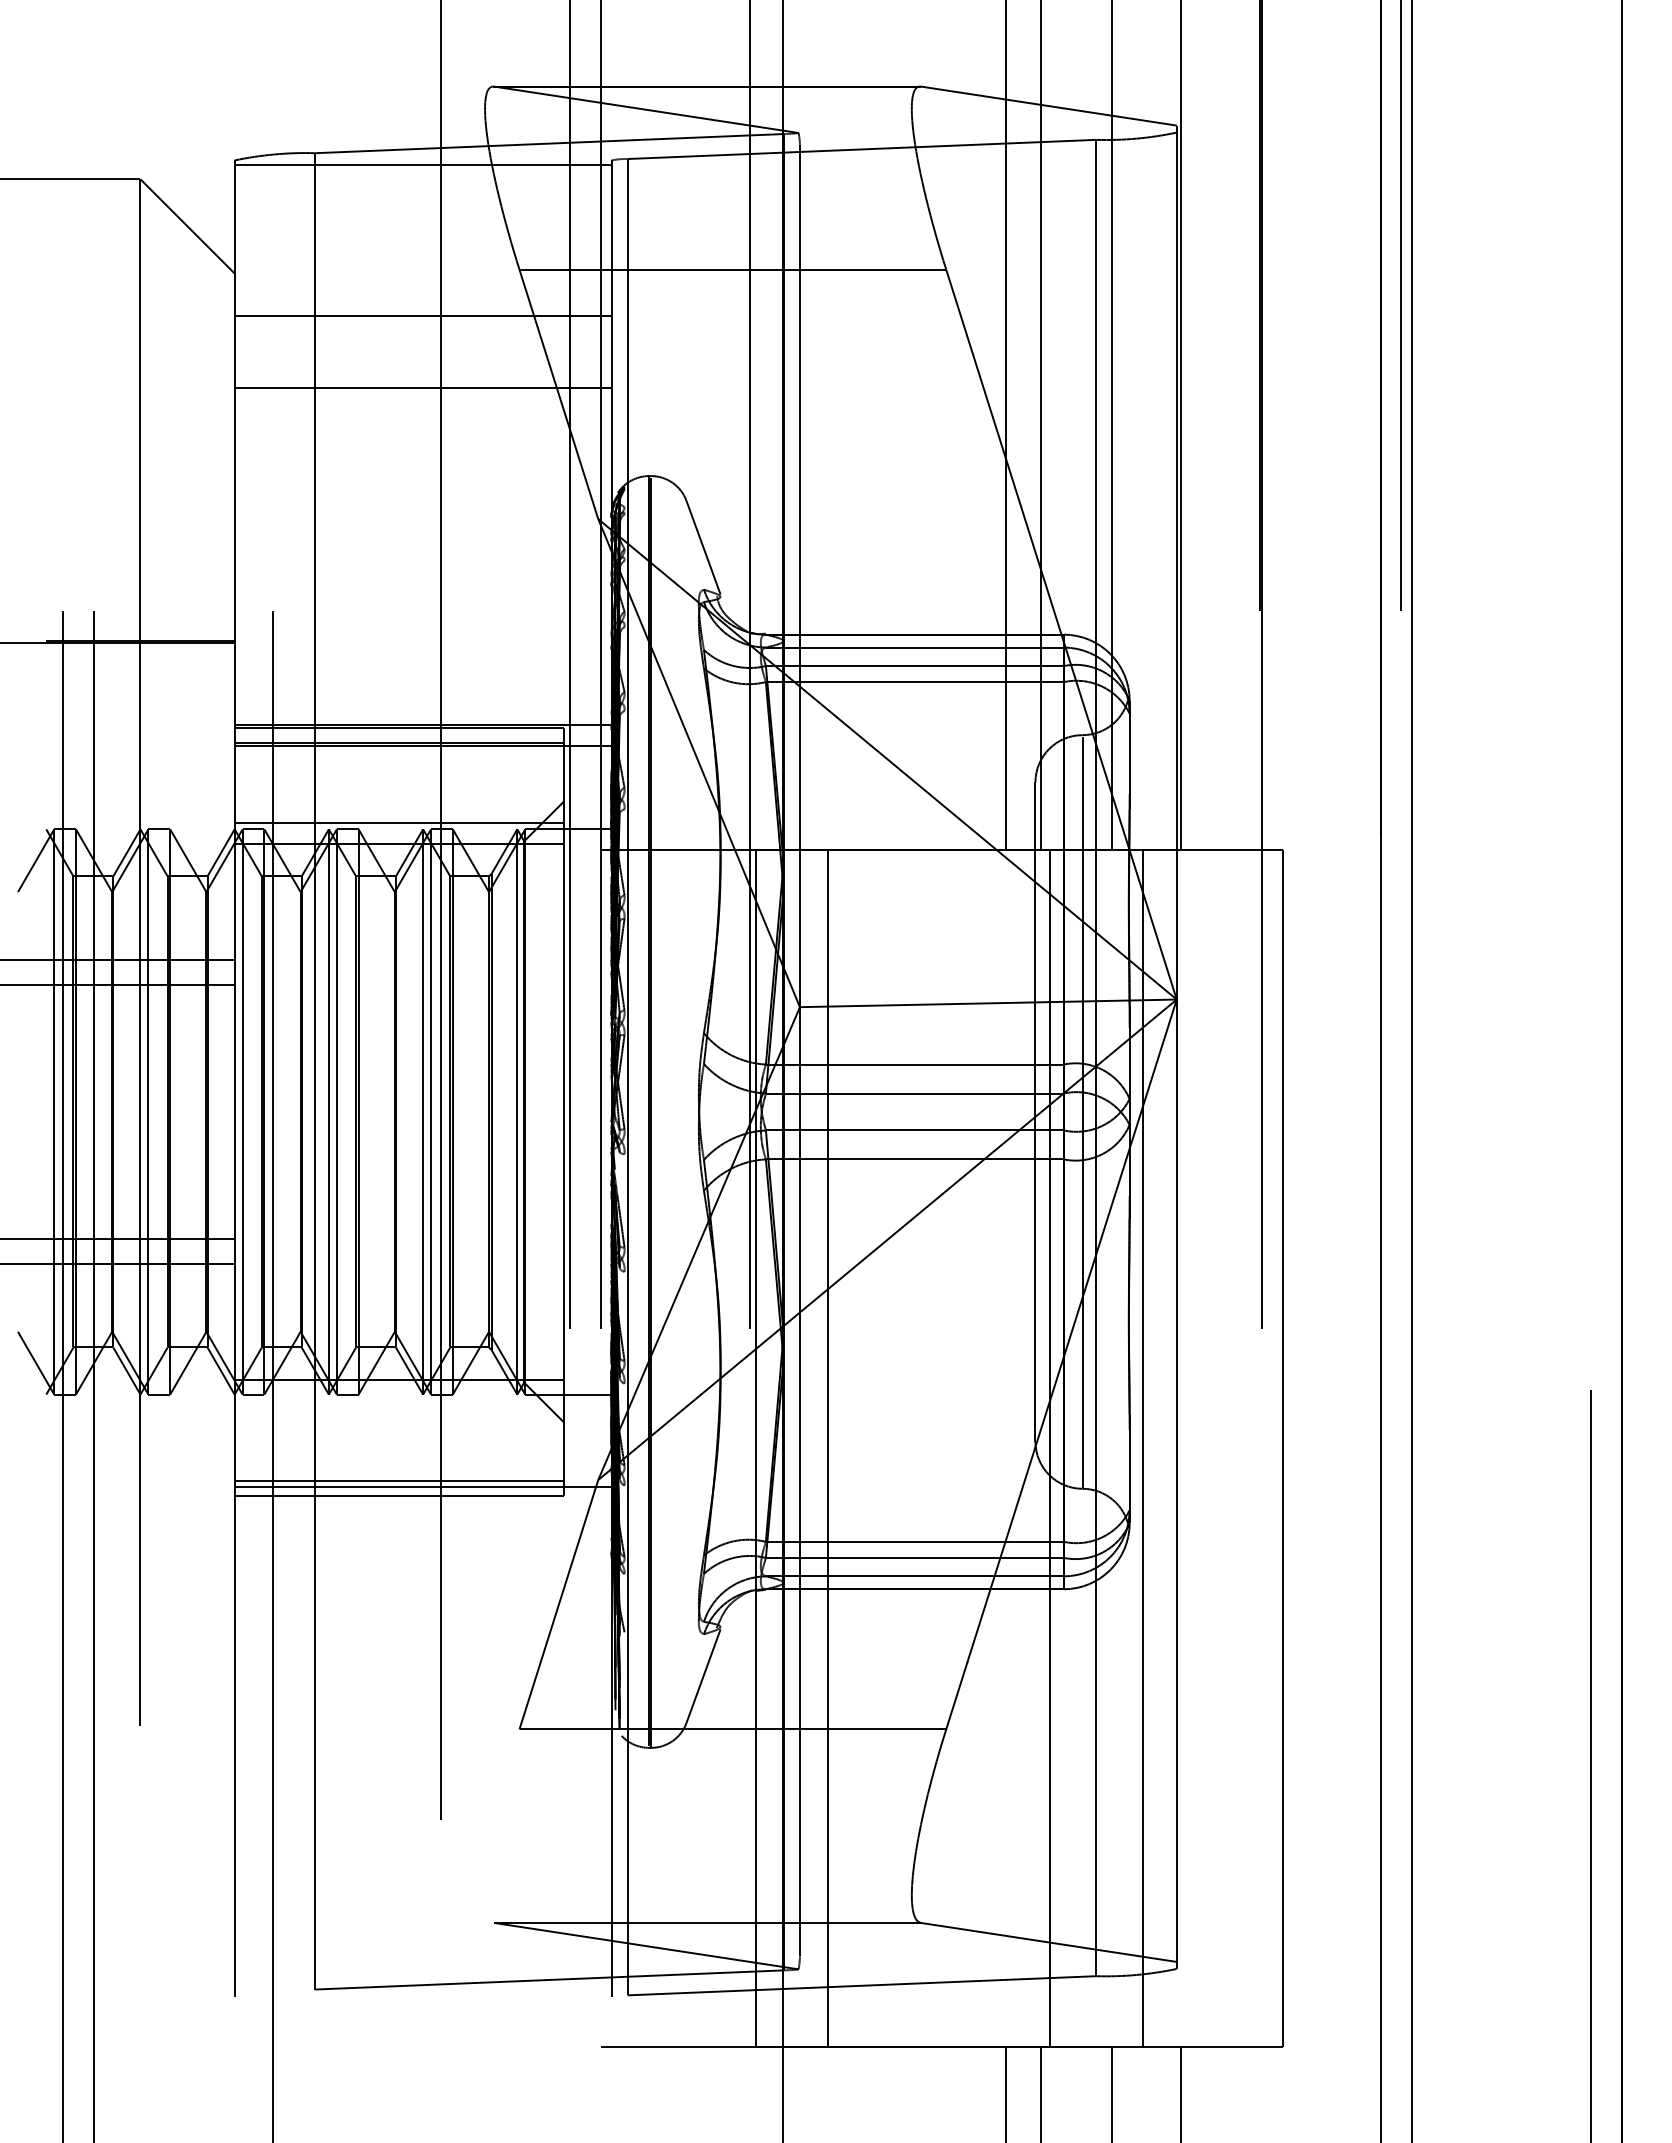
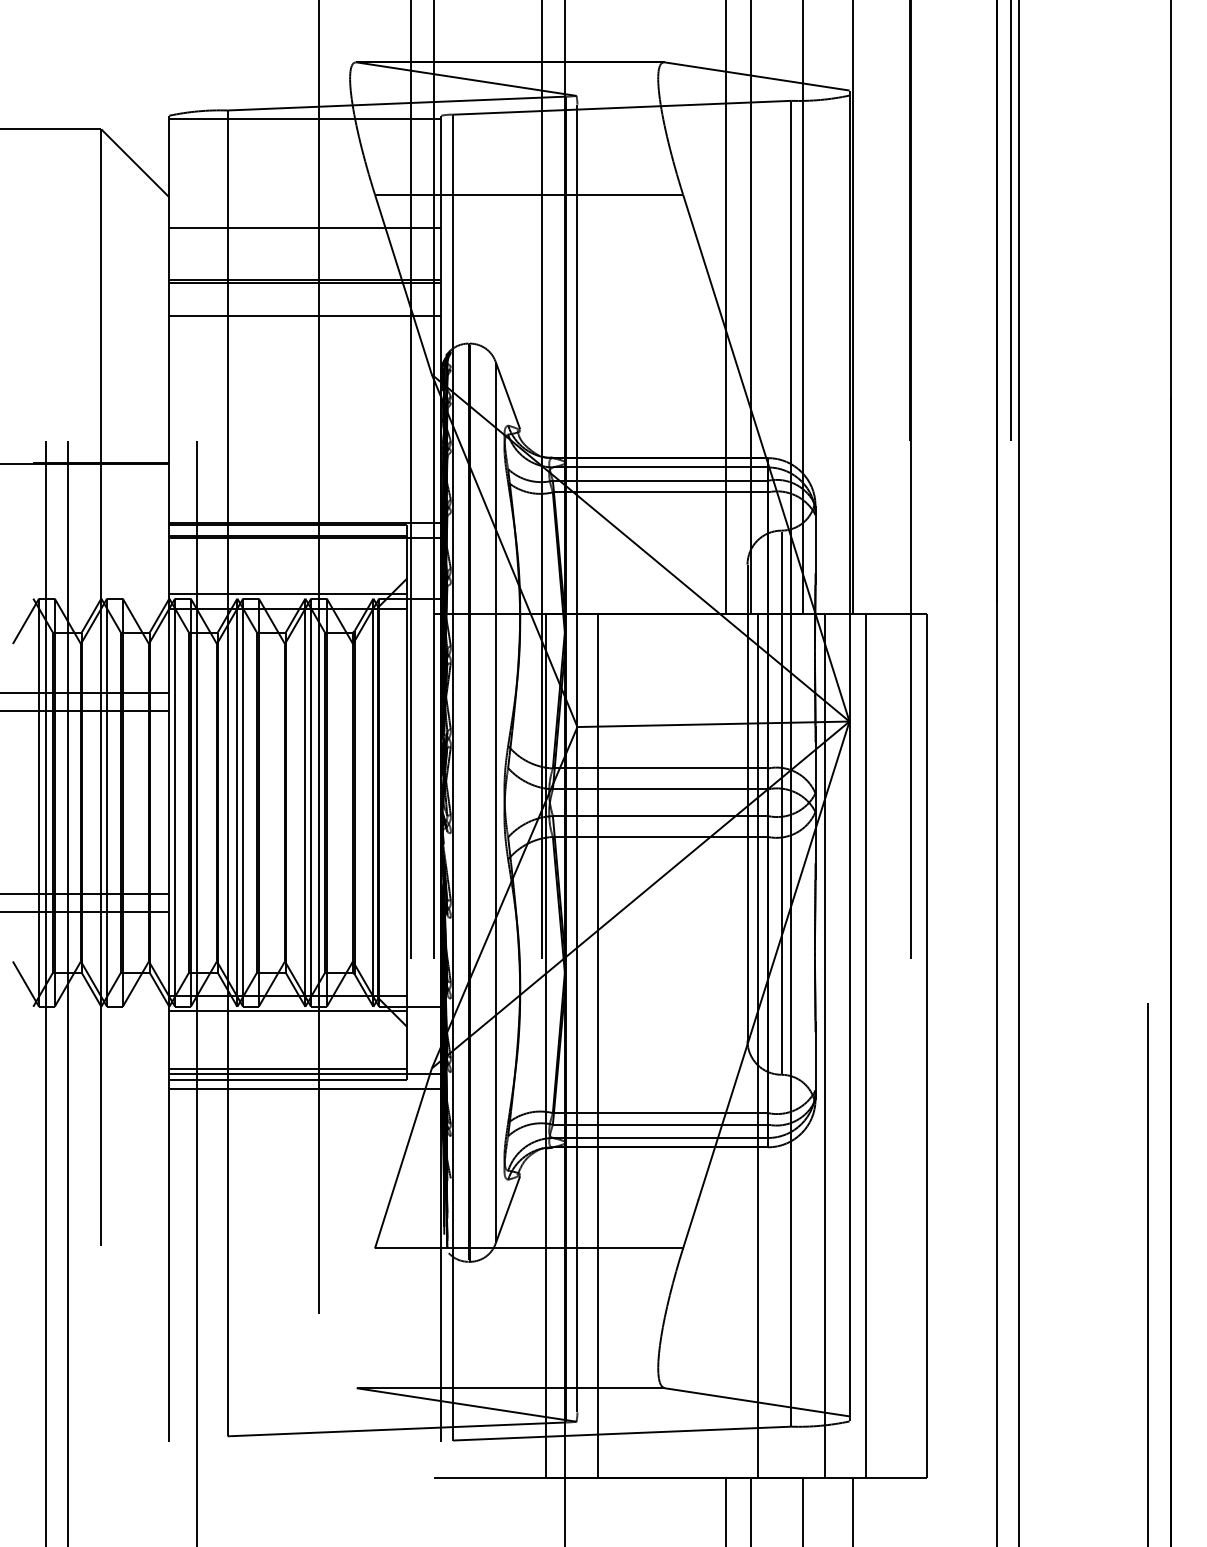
line: (422, 392) -> (304, 283), added
line: (422, 437) -> (304, 315), added
line: (686, 1111) -> (495, 802), added
line: (399, 1400) -> (288, 1011), added
line: (1199, 1448) -> (865, 1045), added
line: (422, 1508) -> (304, 1089), added

